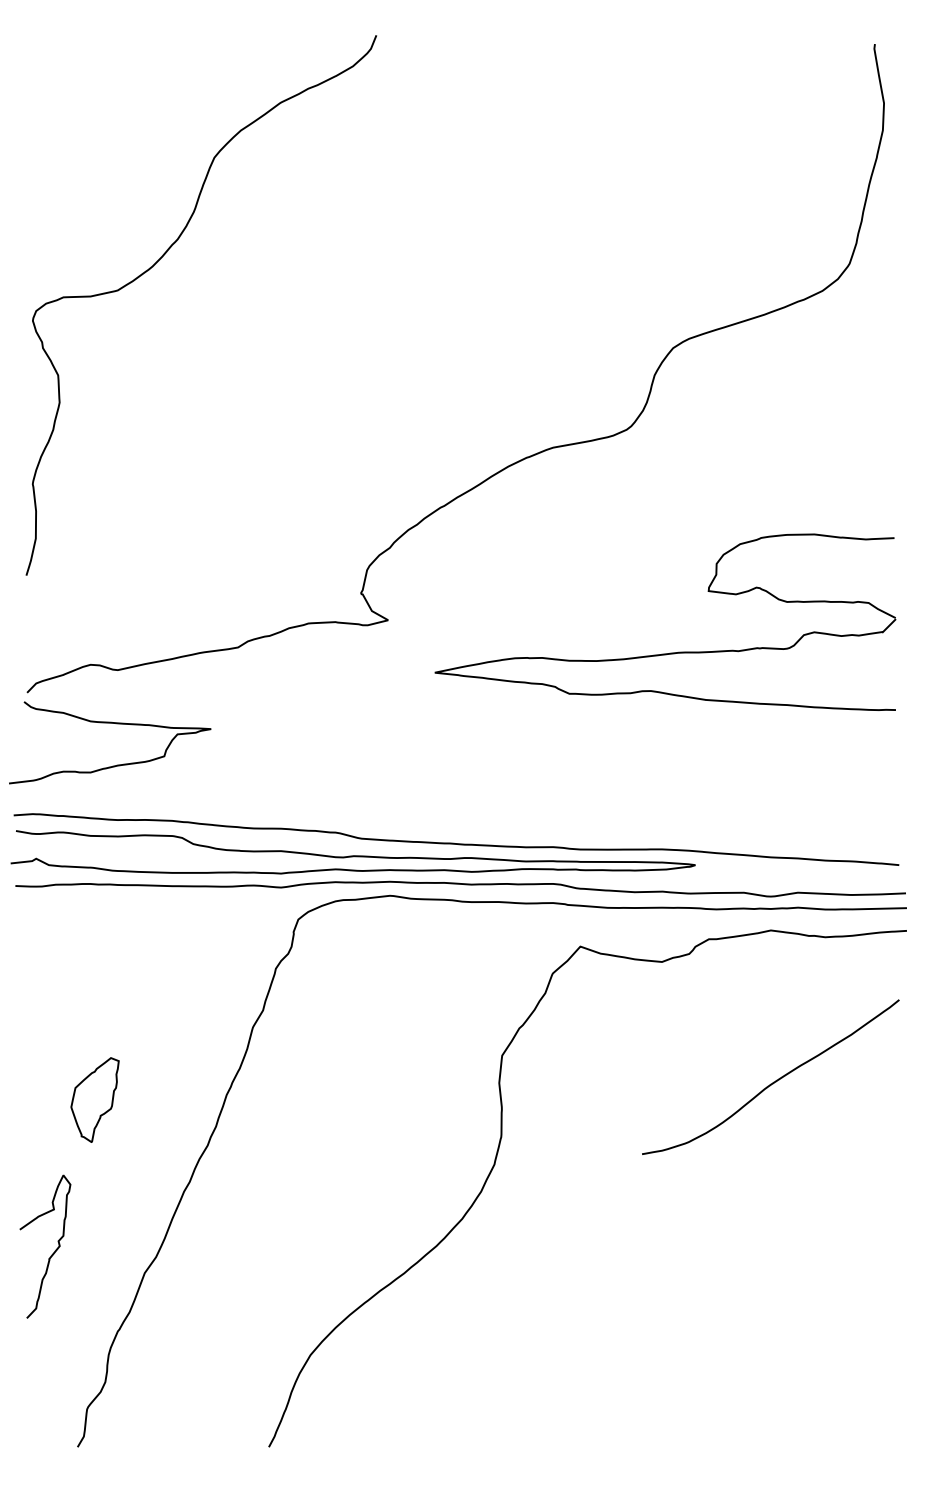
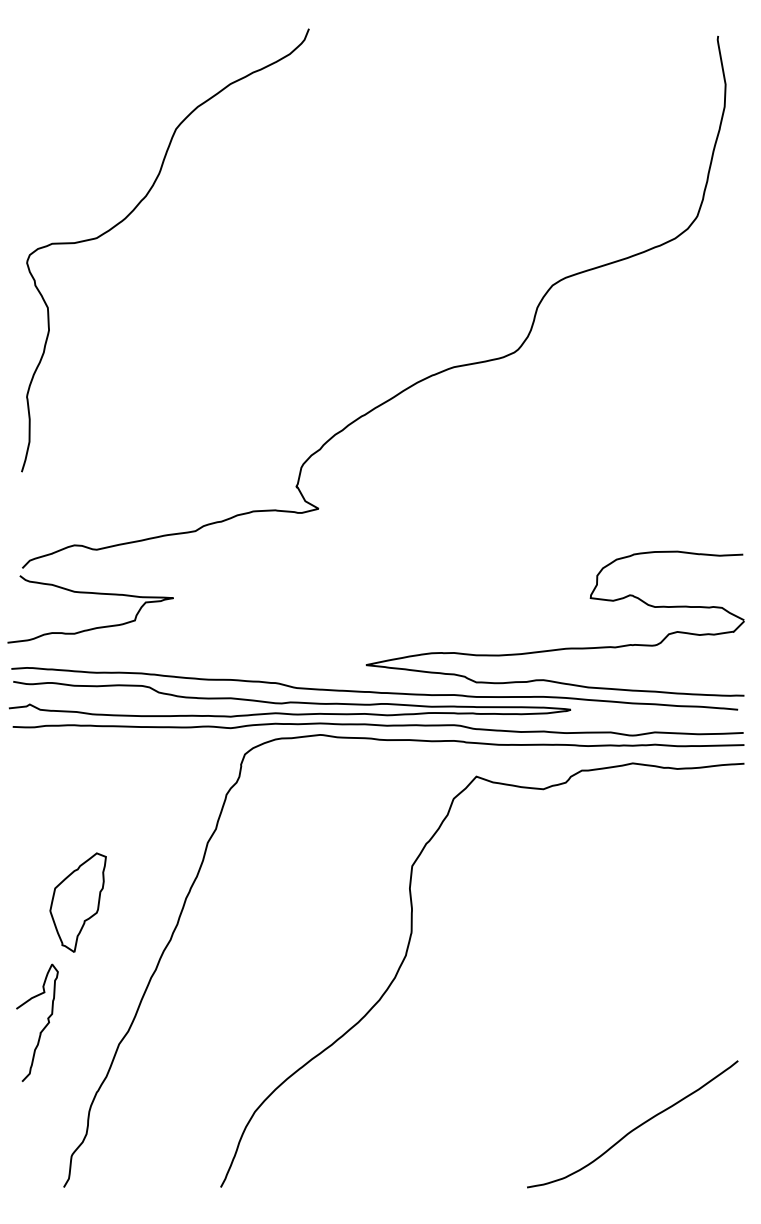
part: (670, 652) -> (559, 648), moved
curve: (773, 1081) -> (634, 1127), moved
part: (94, 1099) -> (77, 902), size x1.43

